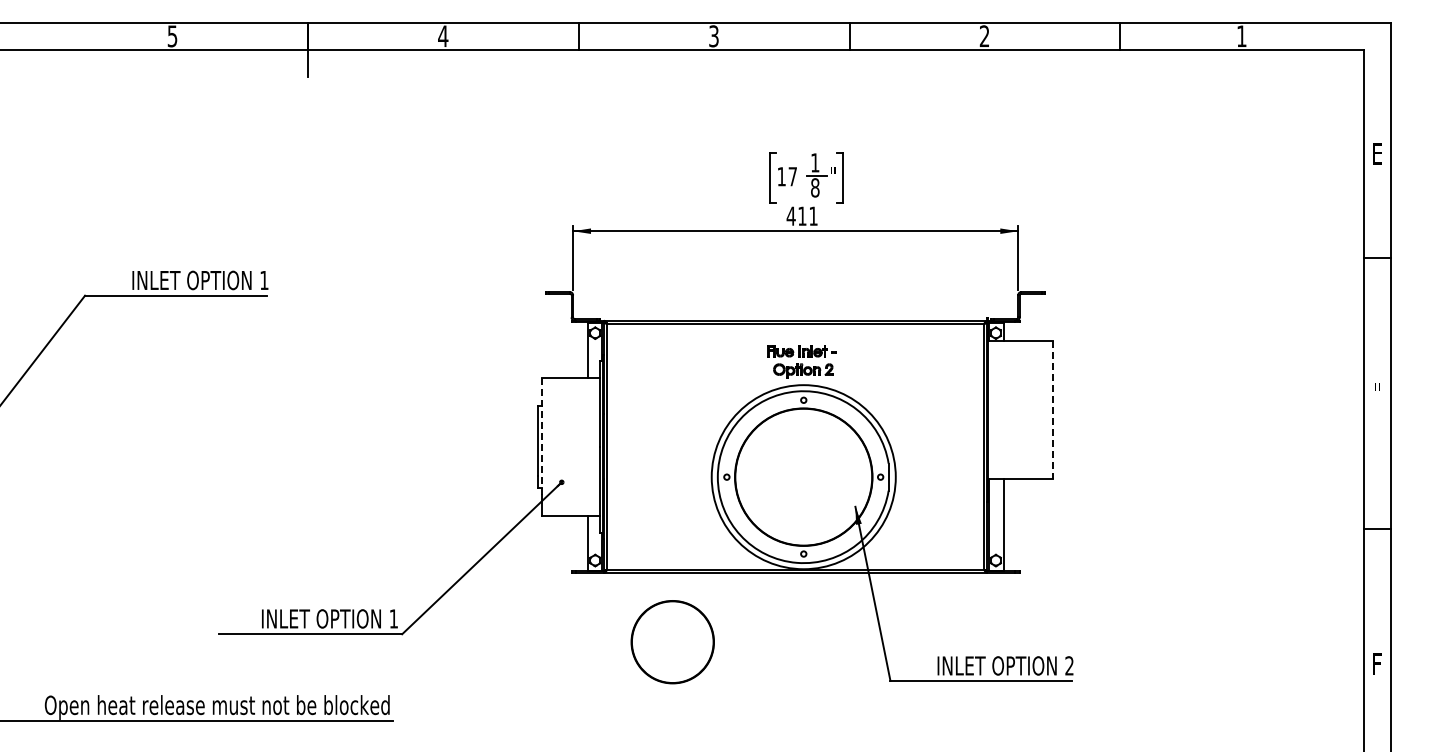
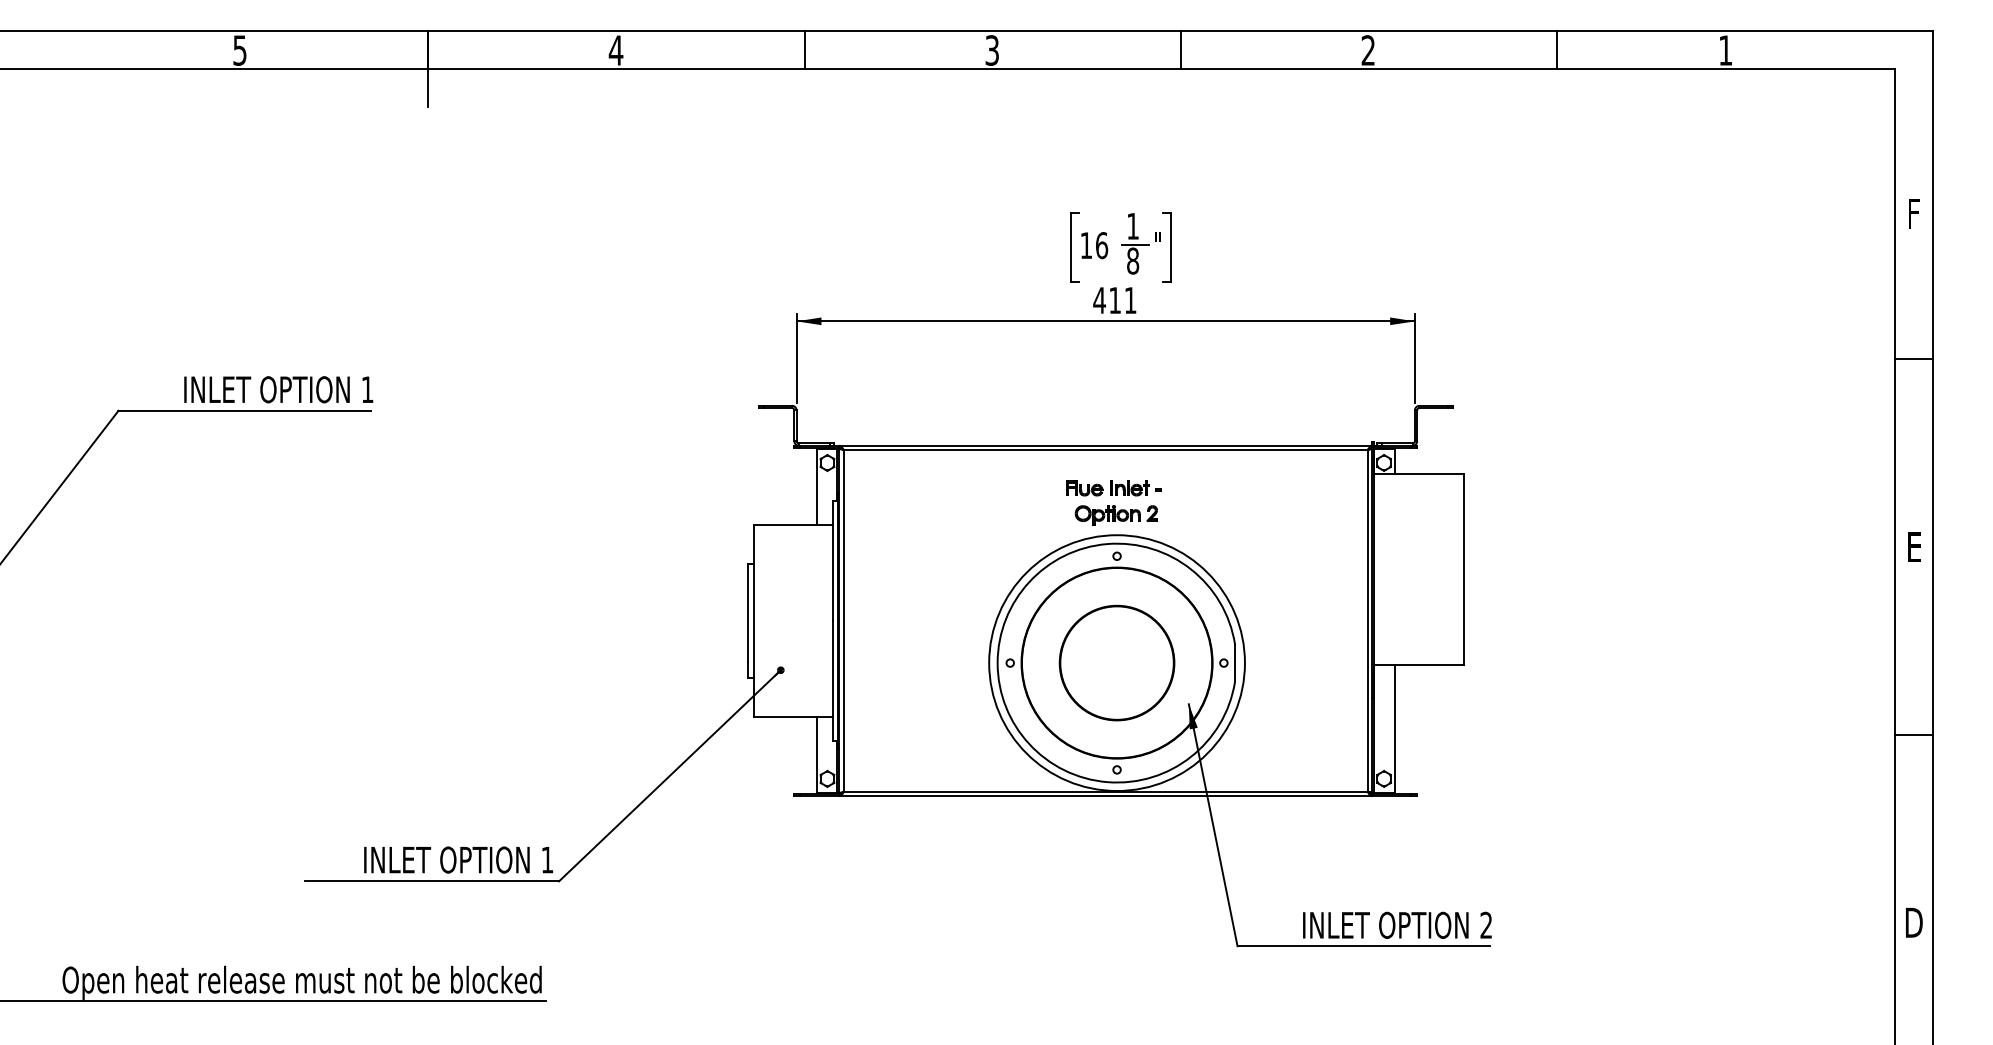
text: (1378, 158) -> (1915, 220), E -> F
text: (792, 176) -> (1101, 245), 17 -> 16
text: (1377, 393) -> (1914, 546), " -> E
line: (1053, 410) -> (1464, 570), dashed -> solid
line: (542, 436) -> (754, 606), dashed -> solid
circle: (672, 642) -> (1116, 663), moved
text: (1377, 663) -> (1914, 921), F -> D

